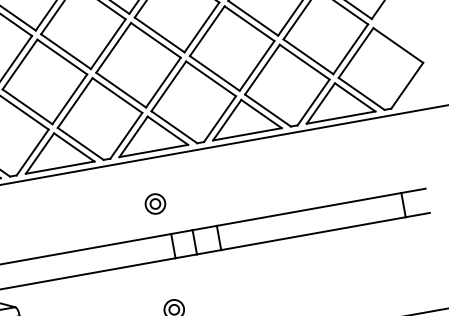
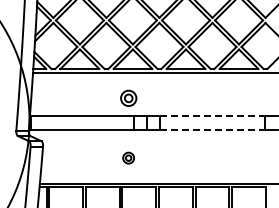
part: (154, 202) -> (128, 97), size x1.4
line: (310, 209) -> (213, 116), solid -> dashed
line: (315, 234) -> (213, 130), solid -> dashed

